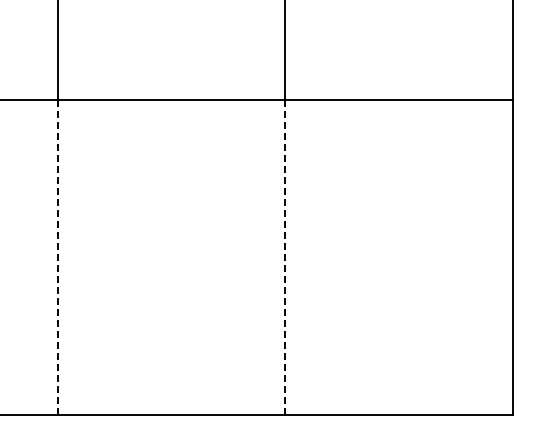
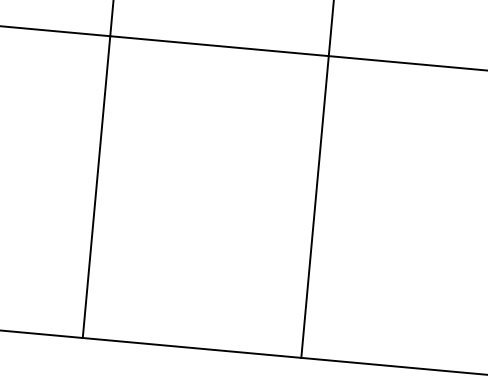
line: (57, 257) -> (96, 186), dashed -> solid
line: (285, 257) -> (315, 206), dashed -> solid

